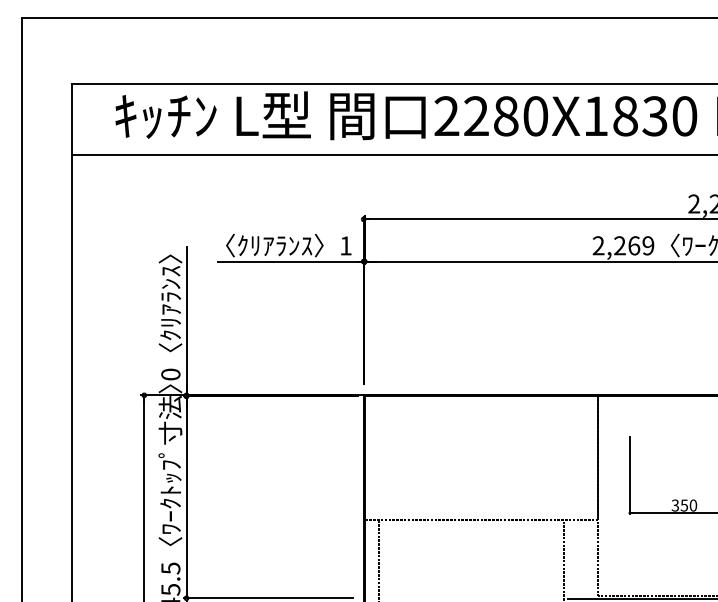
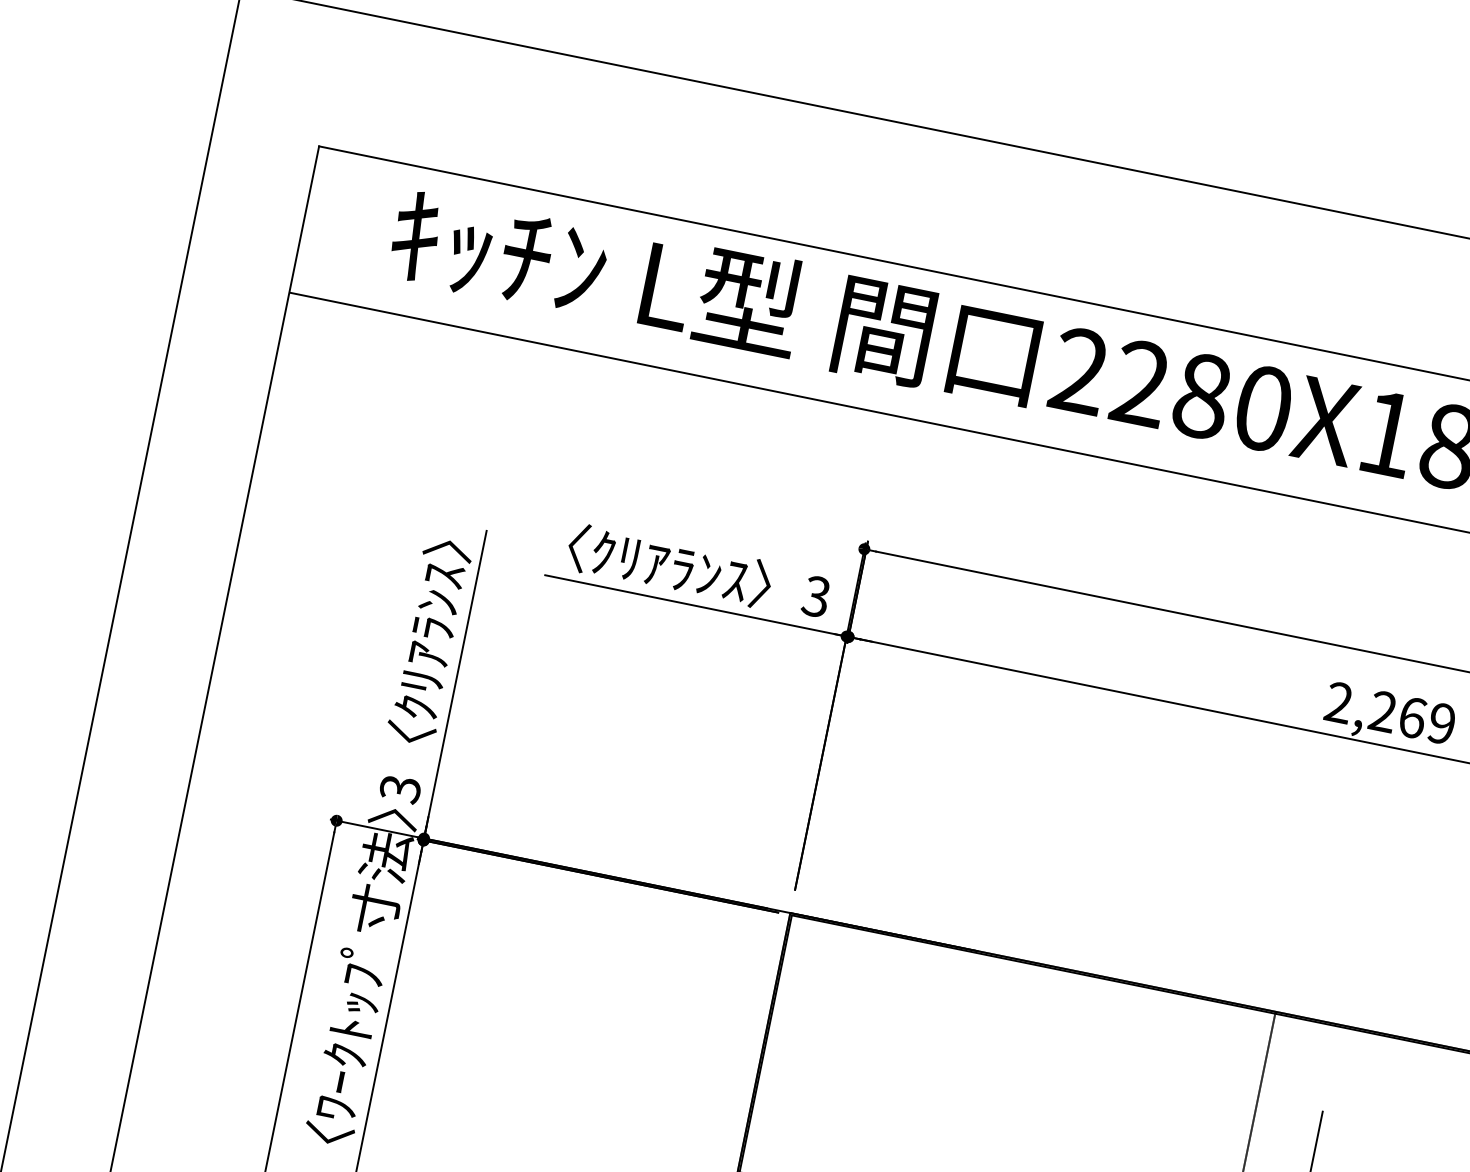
text: (345, 245) -> (815, 595), 1 -> 3
text: (170, 374) -> (399, 788), 0 -> 3

